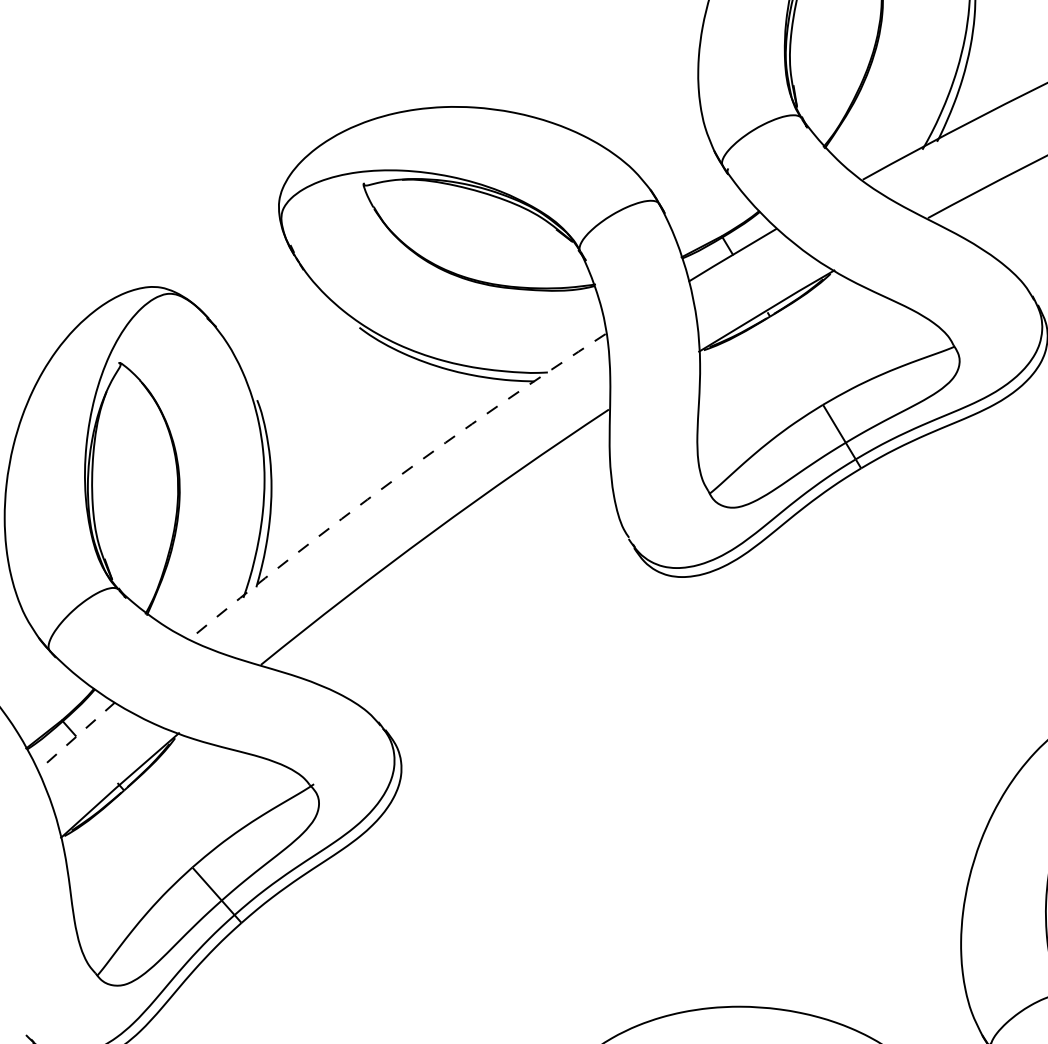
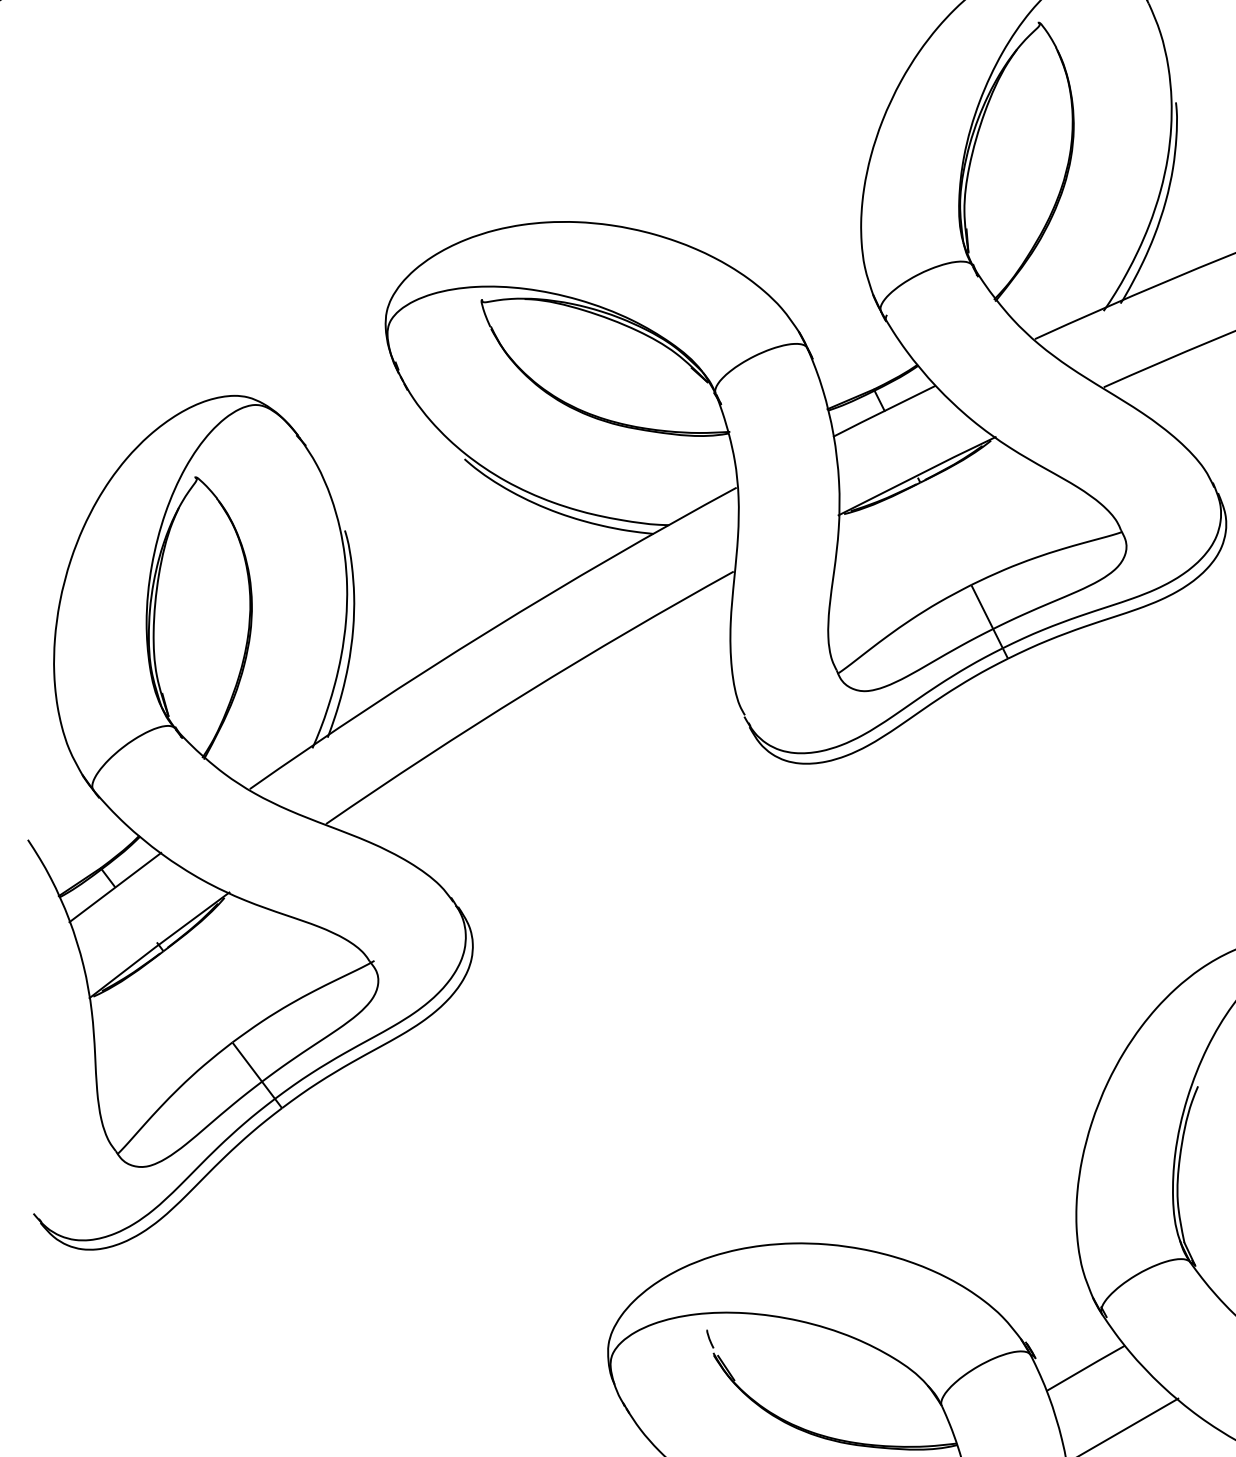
arc: (393, 480) -> (488, 631), dashed -> solid
line: (75, 736) -> (114, 887), dashed -> solid

